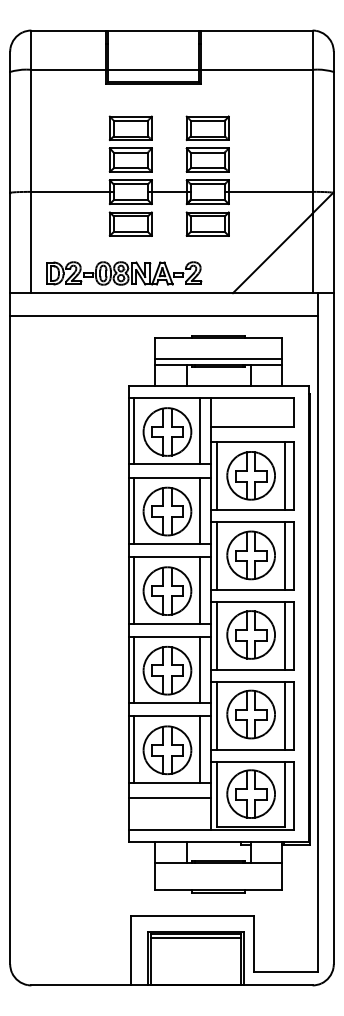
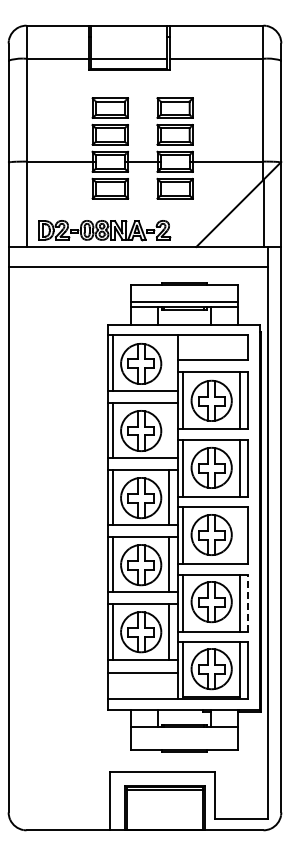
line: (199, 431) -> (168, 363), removed
line: (199, 510) -> (168, 430), removed
line: (285, 635) -> (240, 535), removed
line: (293, 715) -> (247, 602), solid -> dashed

